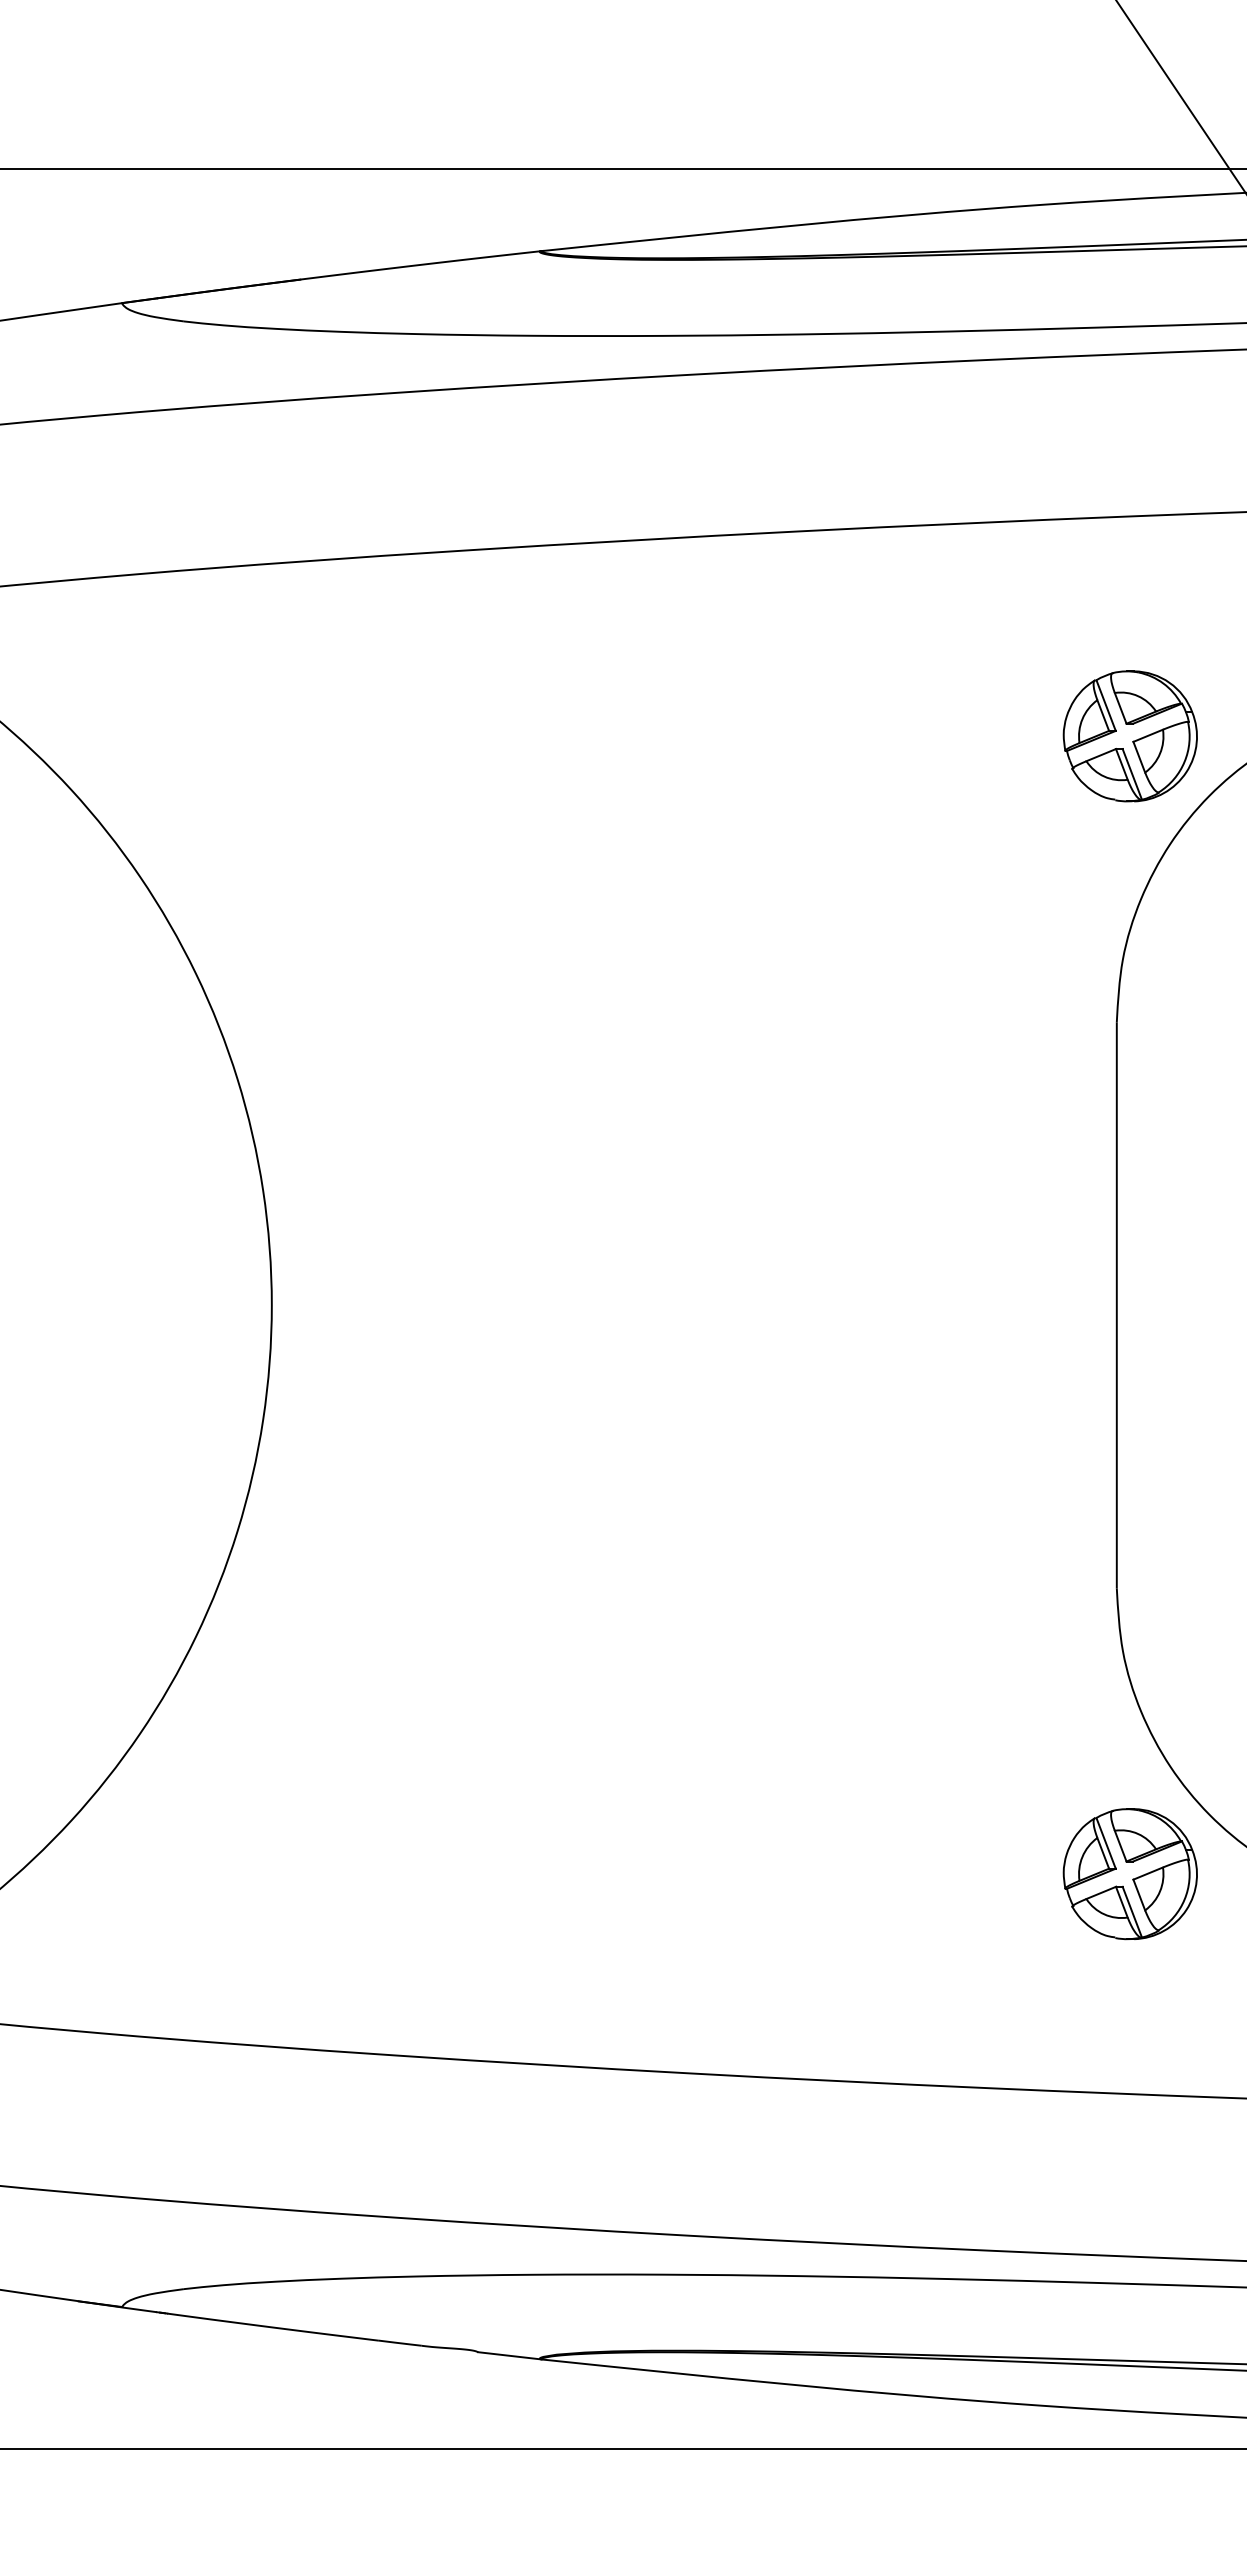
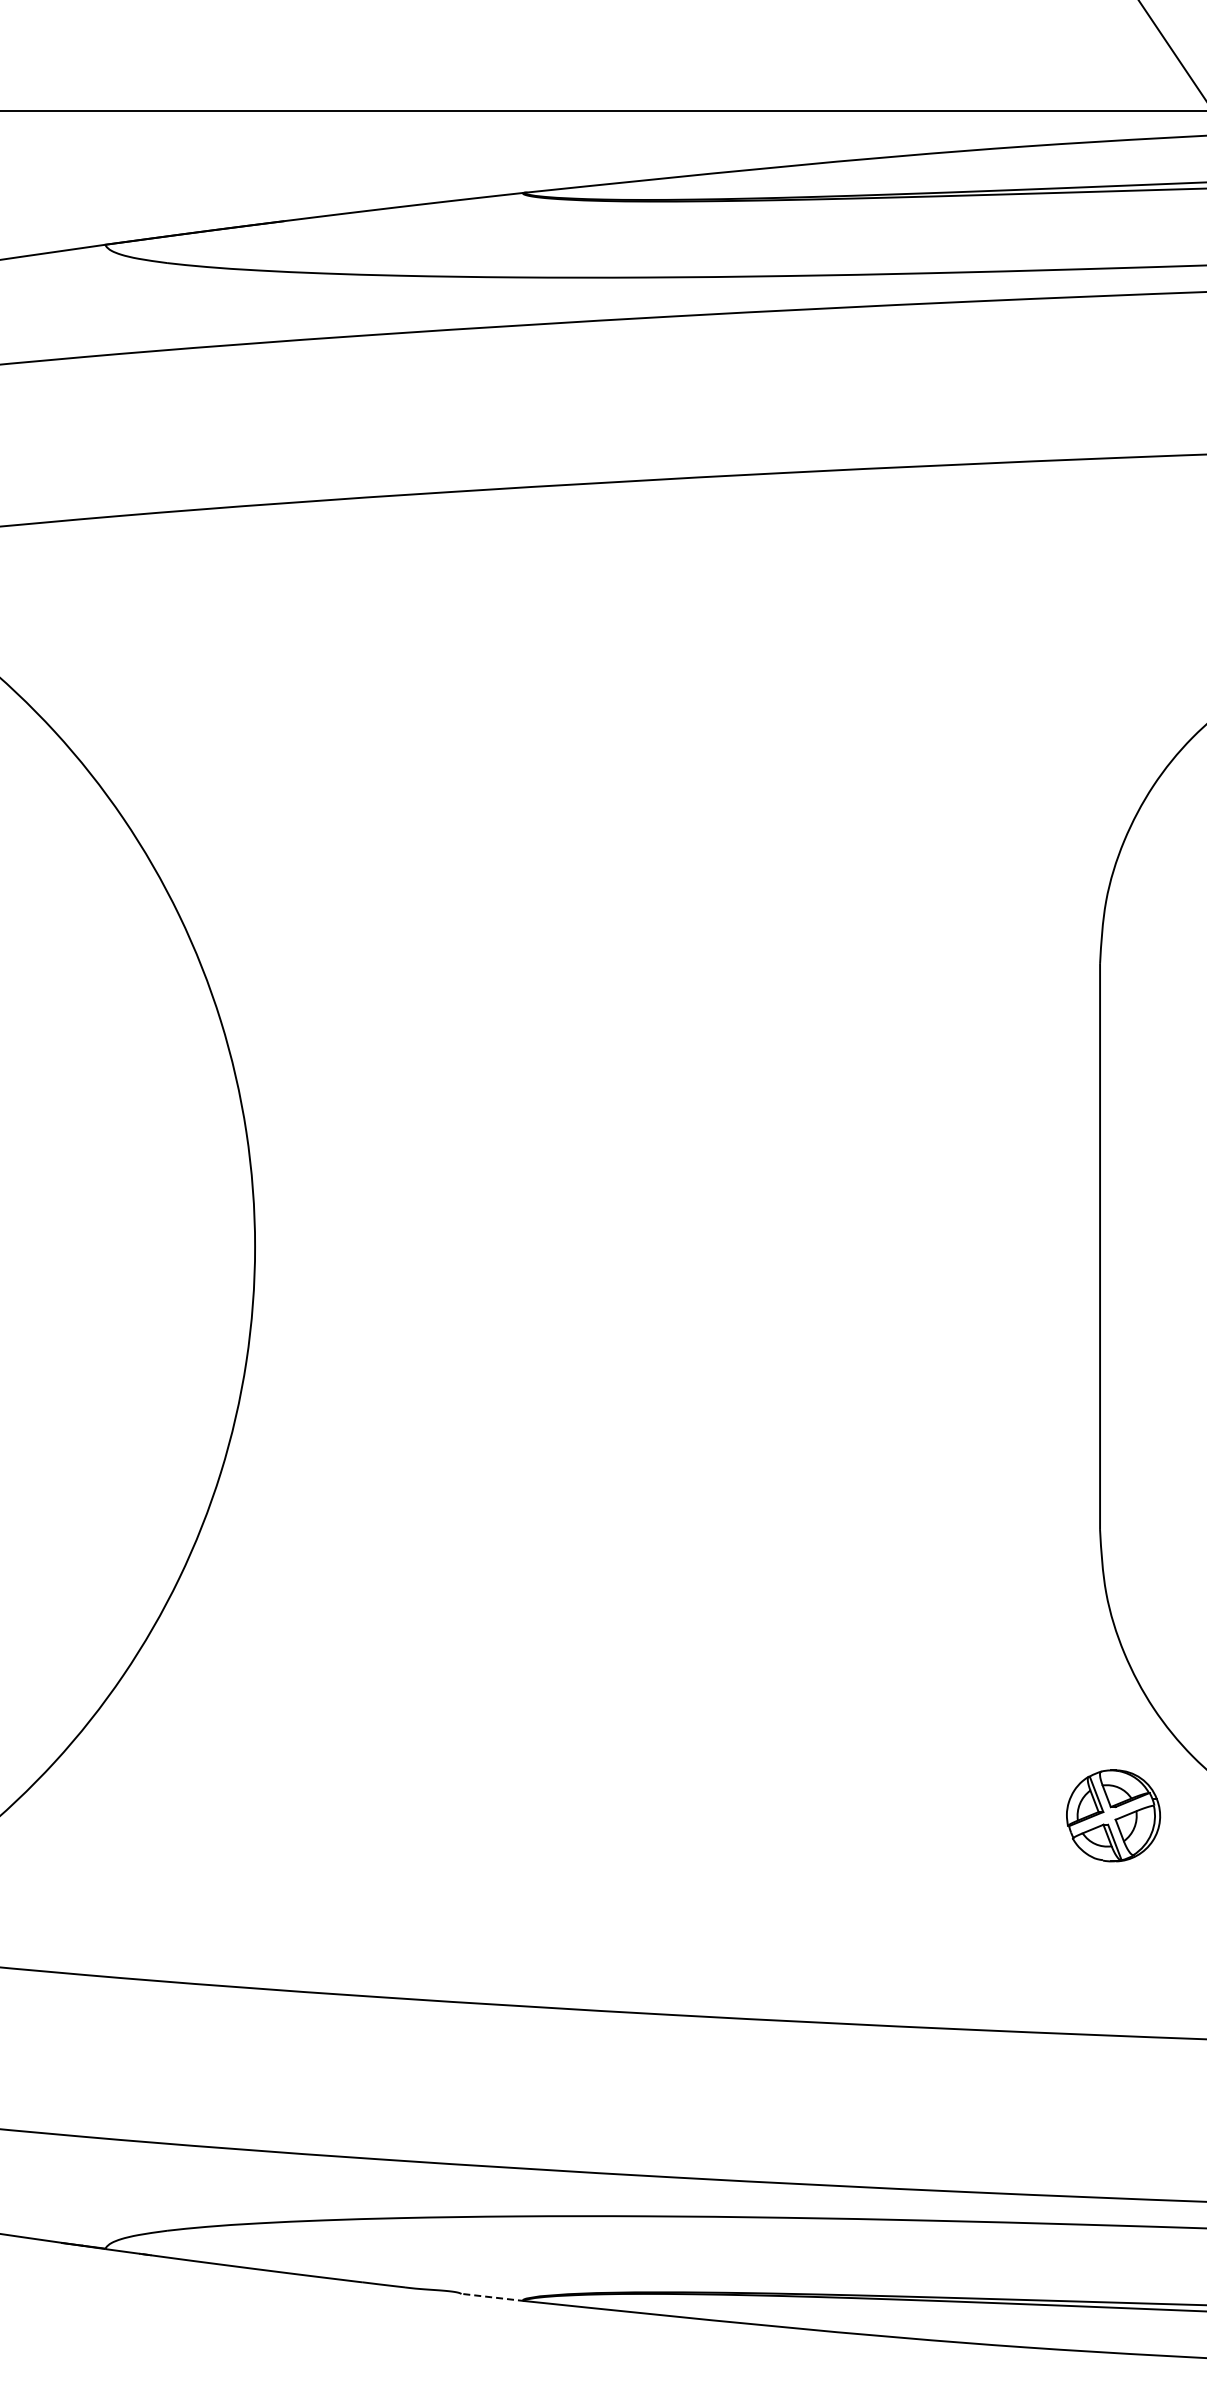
part: (1129, 736) -> (1112, 678), removed
part: (1129, 1874) -> (1112, 1816), size x0.7
line: (509, 2355) -> (492, 2297), solid -> dashed

